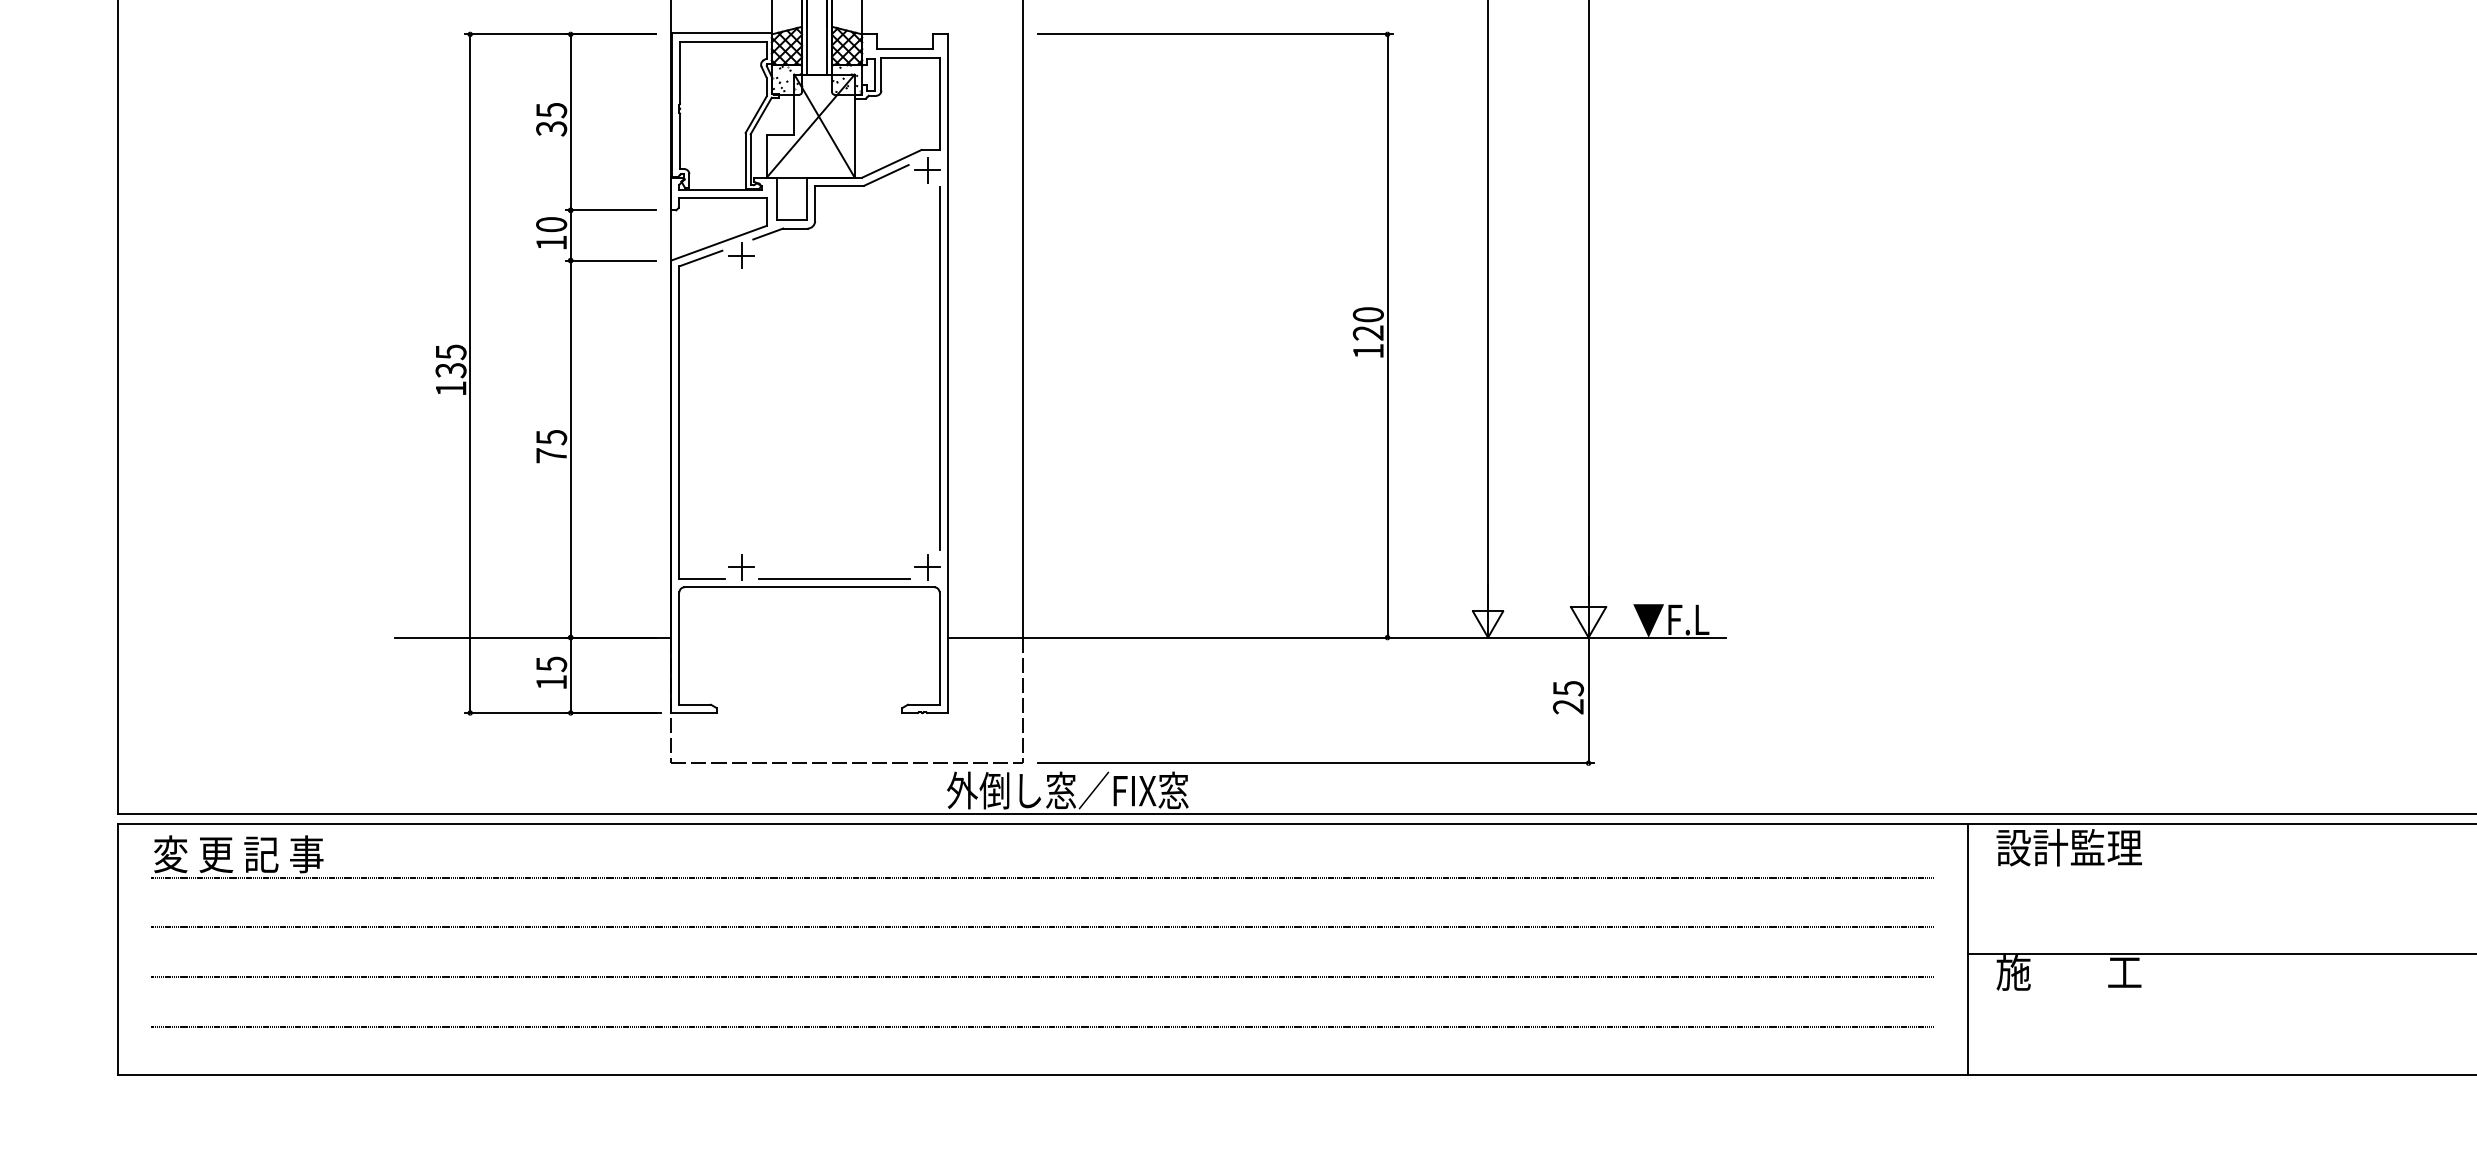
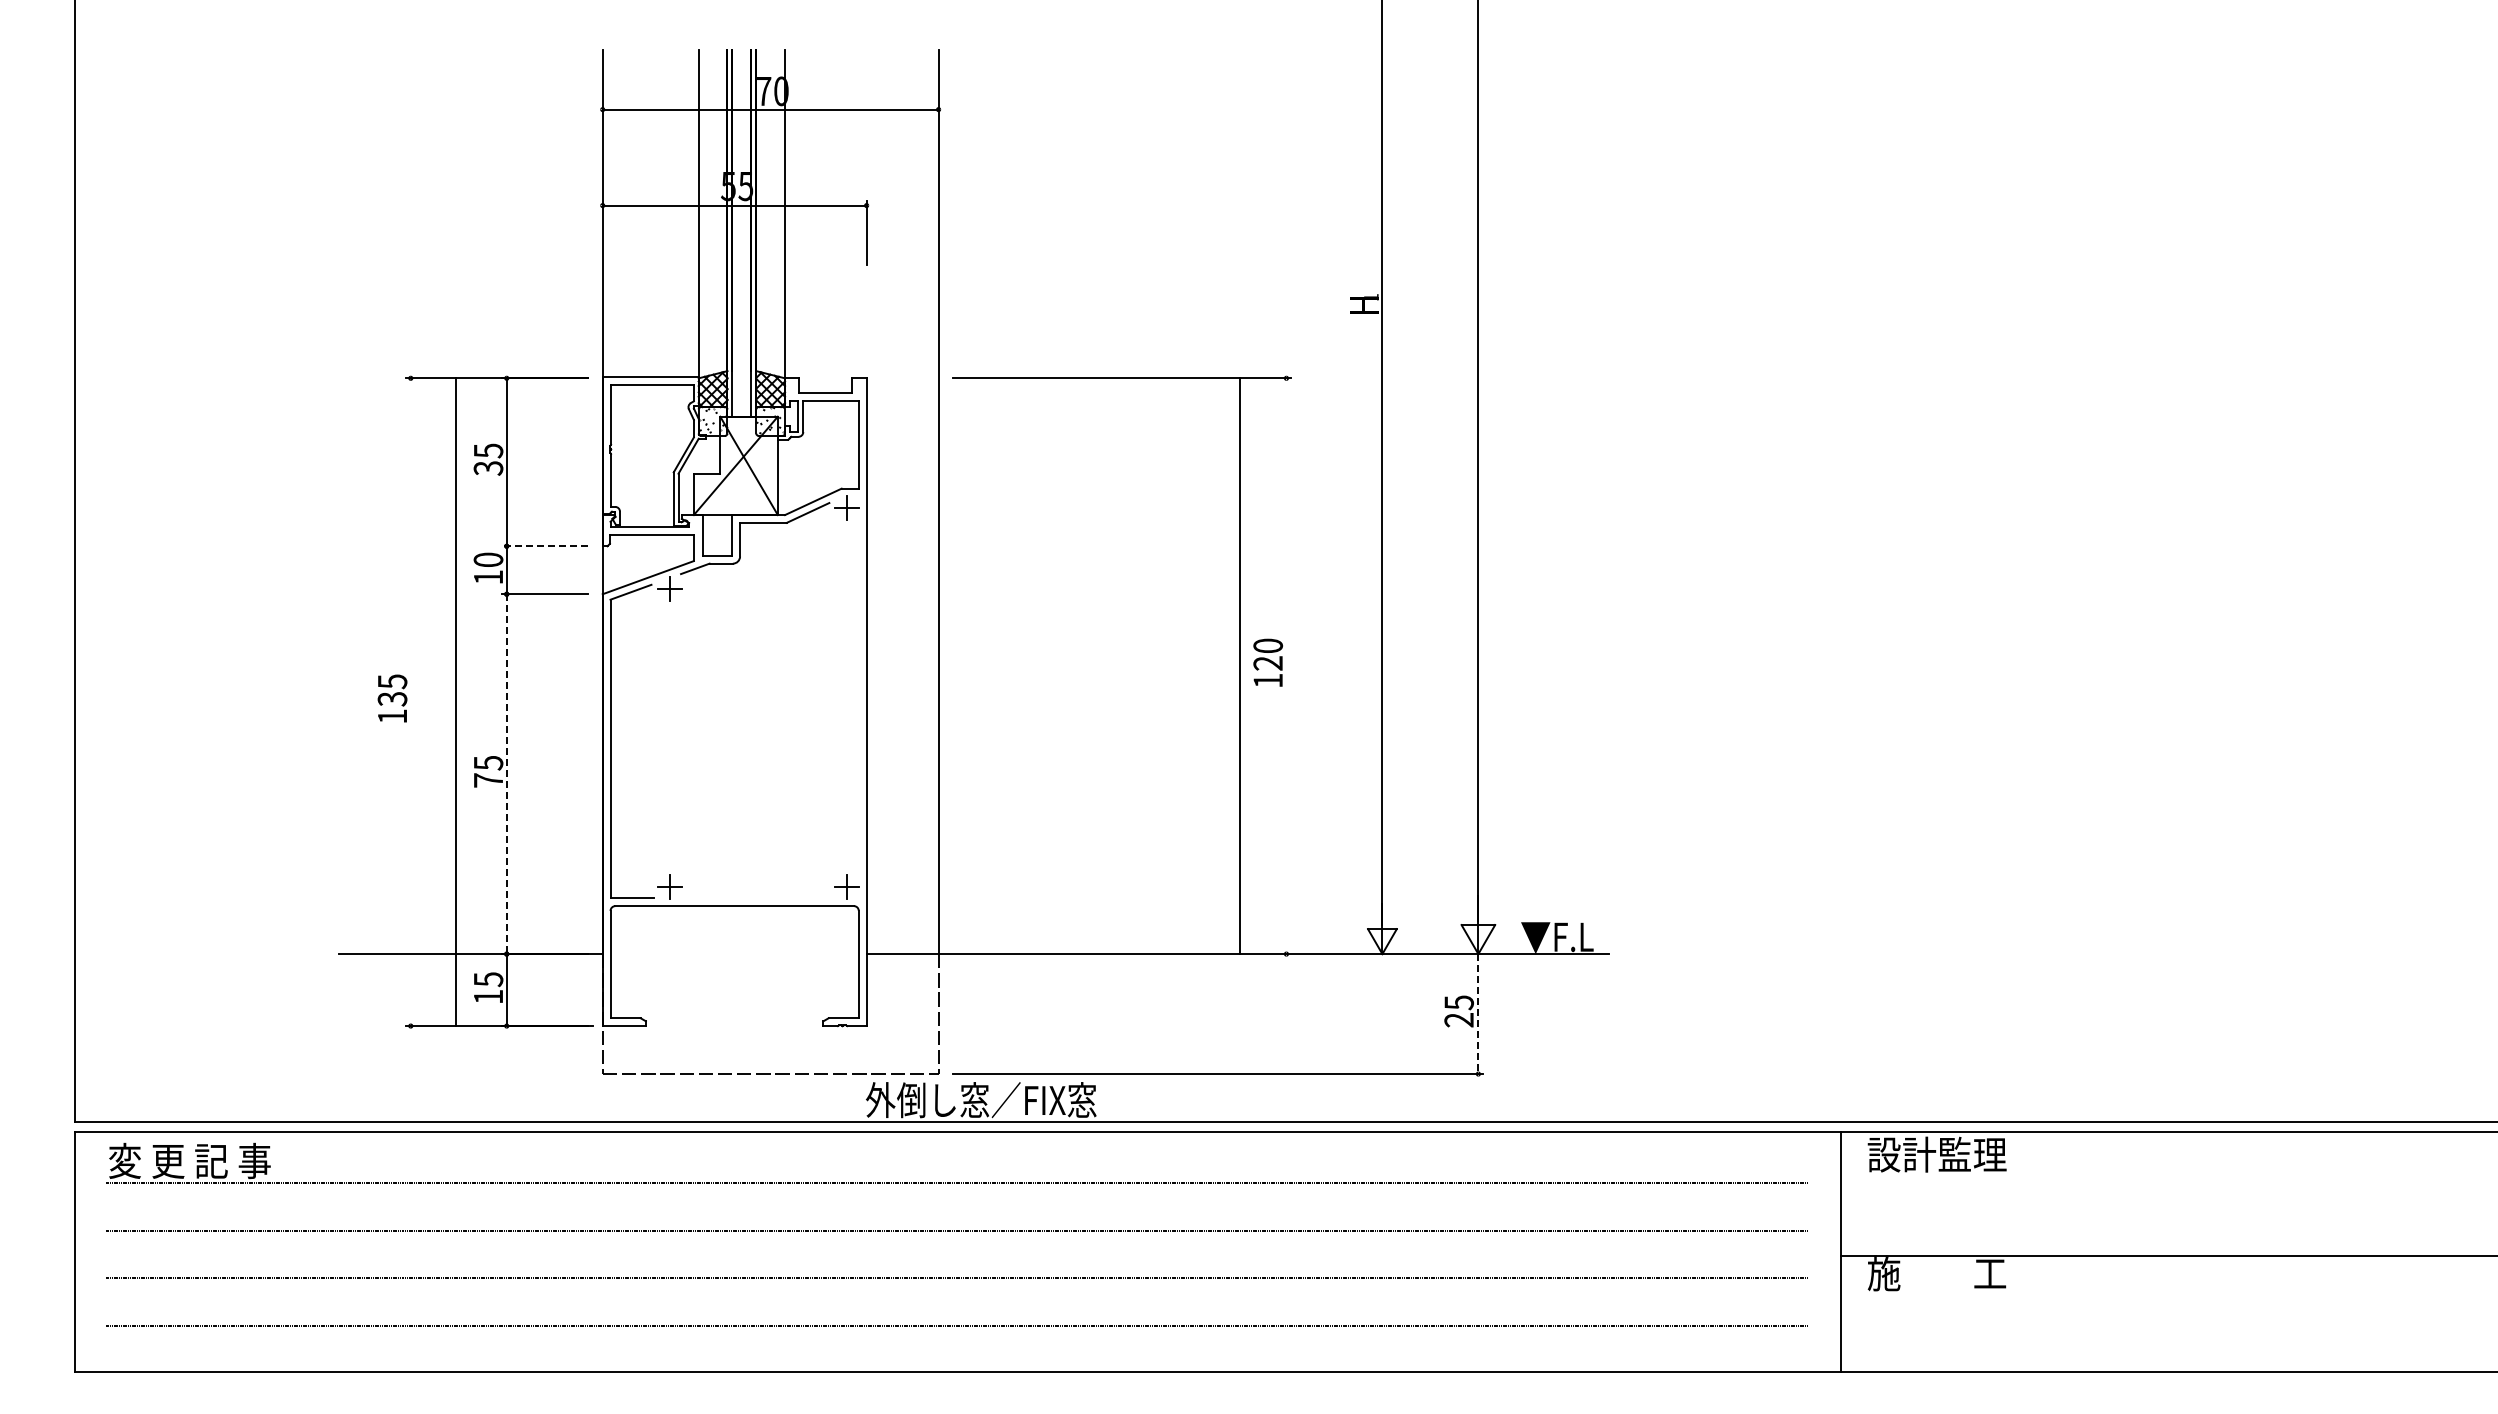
line: (610, 210) -> (544, 546), solid -> dashed
line: (1387, 336) -> (1240, 666), moved
line: (939, 368) -> (858, 697), removed
line: (469, 374) -> (455, 702), moved
line: (570, 449) -> (506, 774), solid -> dashed
line: (834, 579) -> (758, 898), removed
line: (1588, 700) -> (1478, 1014), solid -> dashed

